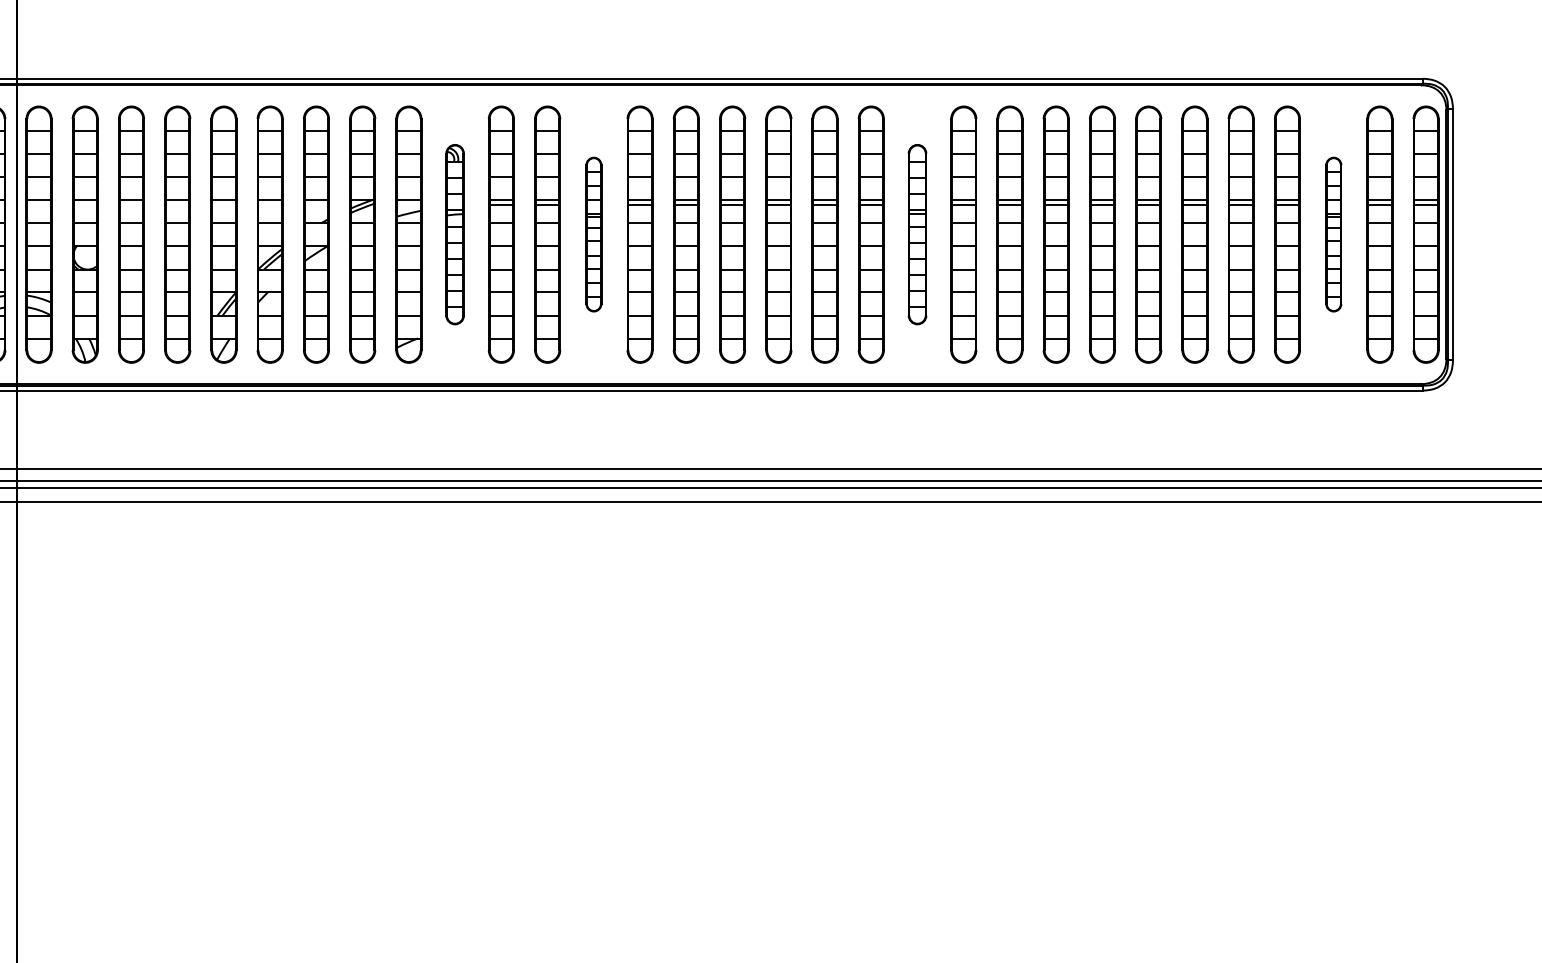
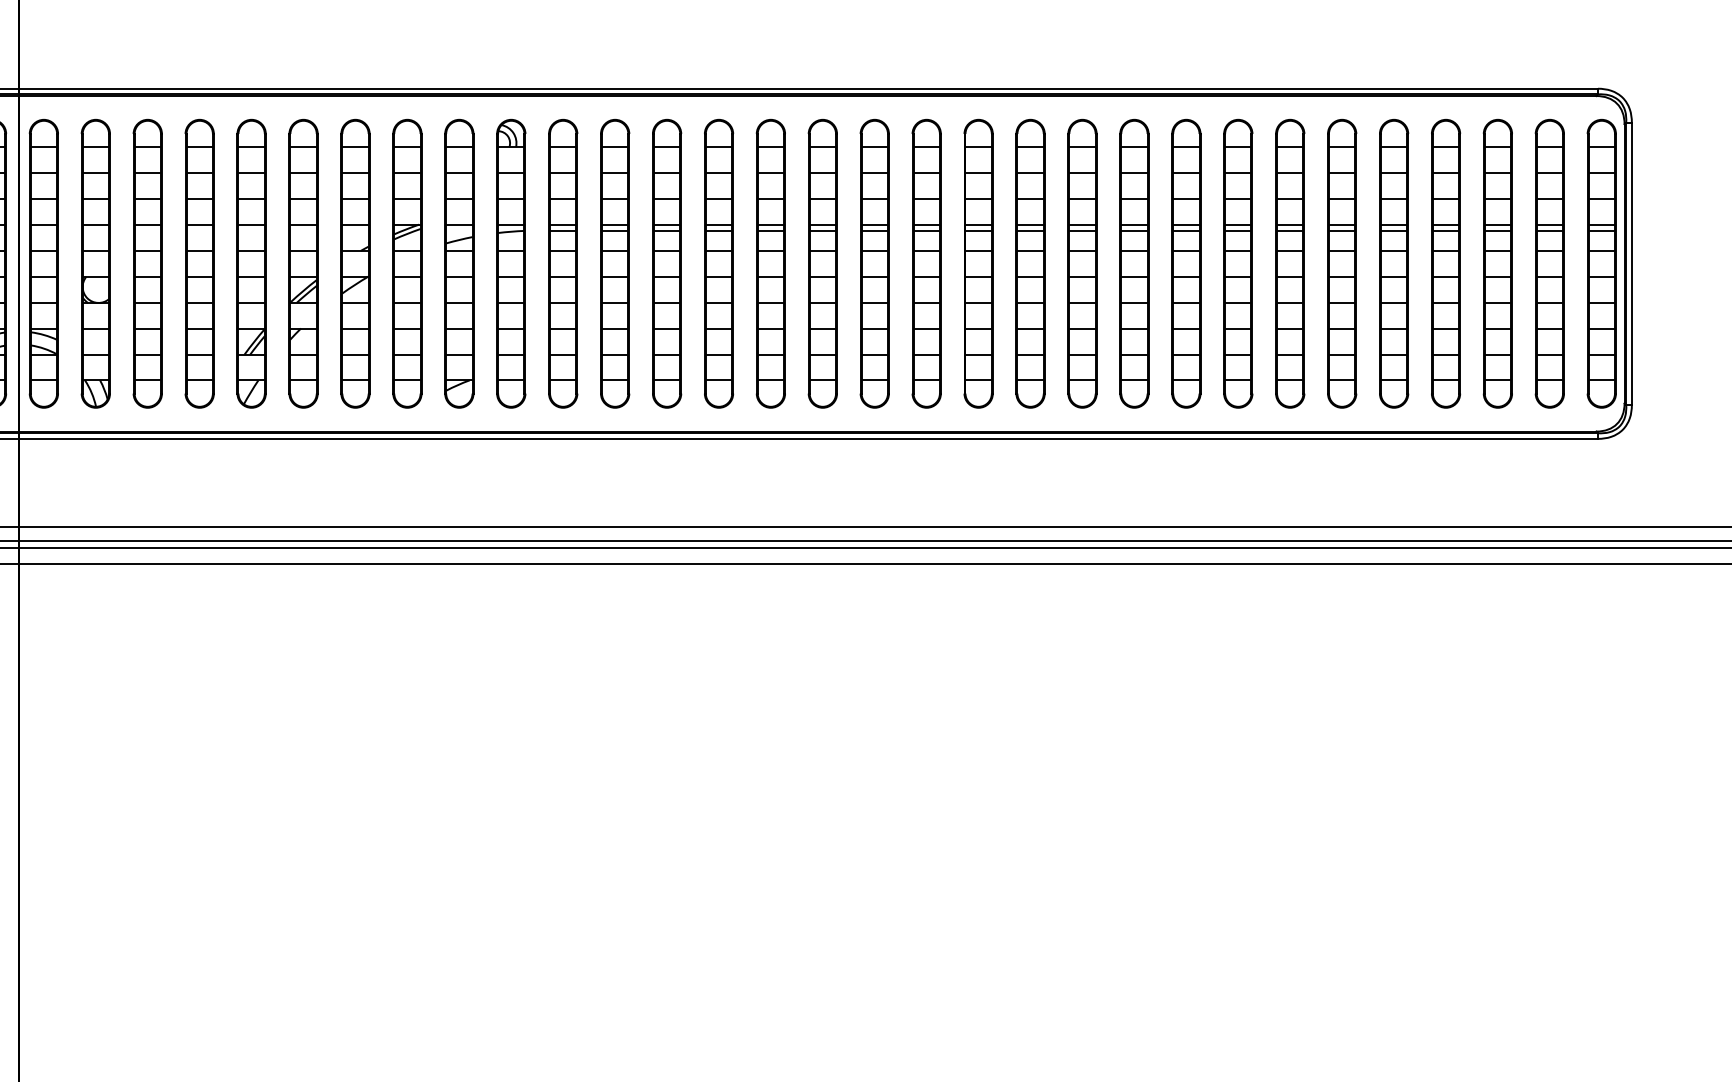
part: (454, 234) -> (510, 263), size x1.43
part: (593, 234) -> (666, 263), size x1.67
part: (917, 234) -> (1030, 263), size x1.43
part: (1333, 234) -> (1497, 263), size x1.67

